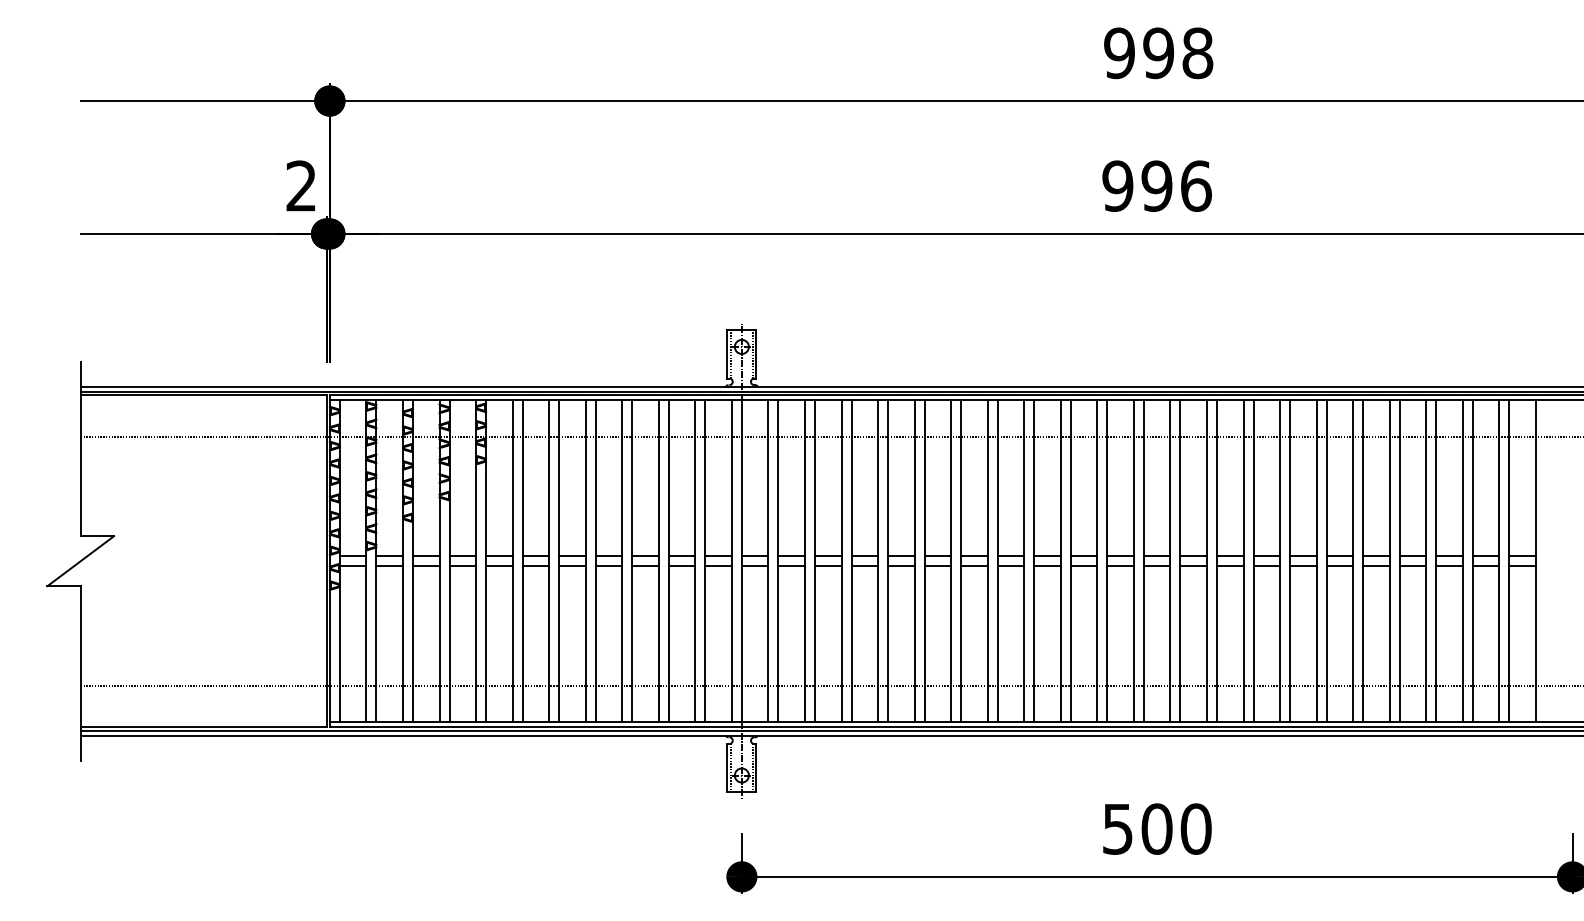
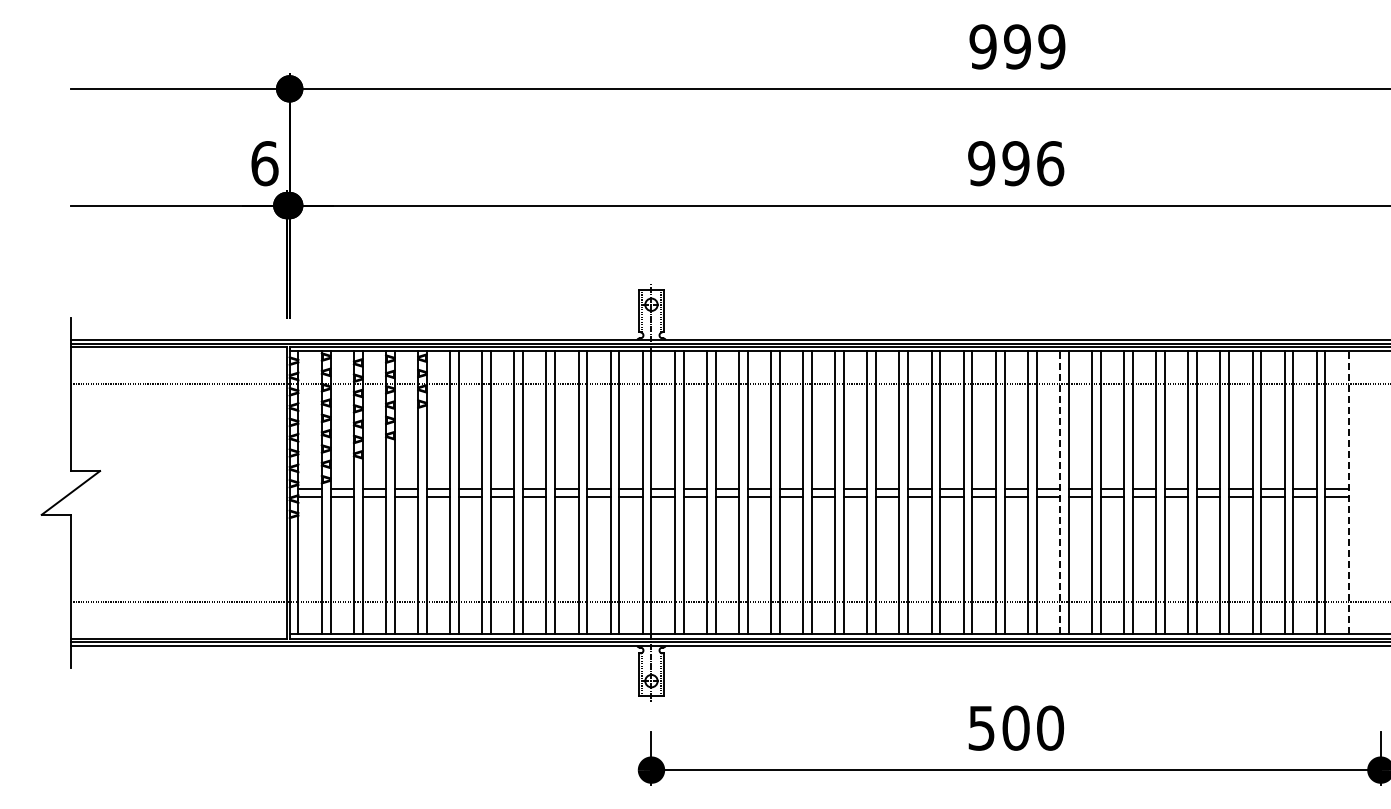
text: (1197, 52) -> (1051, 46), 998 -> 999
text: (301, 186) -> (264, 163), 2 -> 6
line: (1206, 560) -> (1059, 492), solid -> dashed
line: (1535, 560) -> (1348, 492), solid -> dashed

